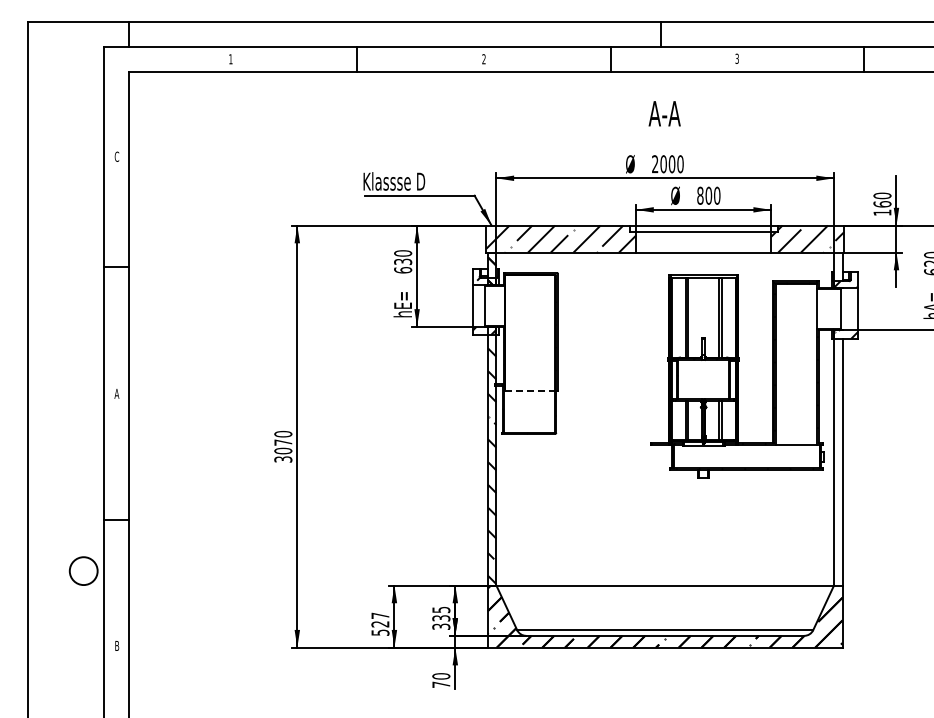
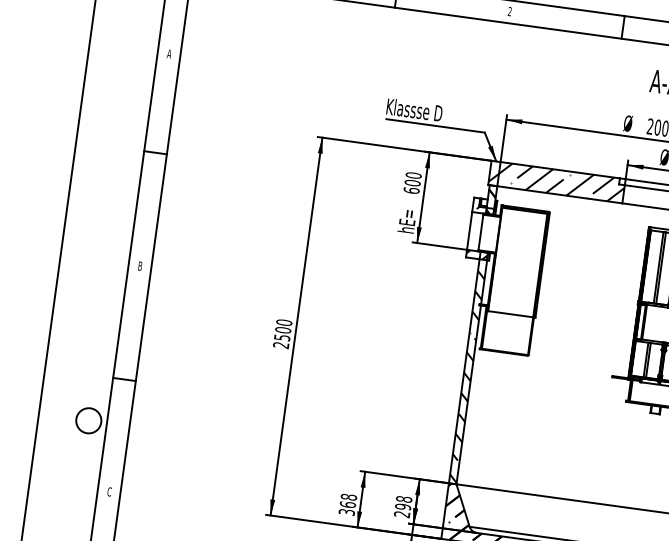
text: (116, 156) -> (169, 53), C -> A
text: (403, 261) -> (413, 182), 630 -> 600
line: (530, 390) -> (510, 313), dashed -> solid
text: (116, 393) -> (139, 265), A -> B
text: (283, 450) -> (282, 337), 3070 -> 2500
text: (441, 617) -> (403, 506), 335 -> 298
text: (380, 623) -> (348, 504), 527 -> 368
text: (117, 645) -> (109, 491), B -> C

